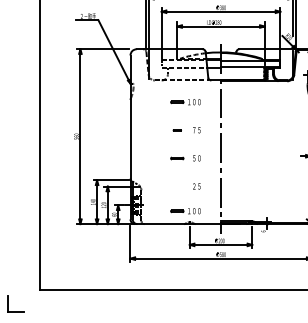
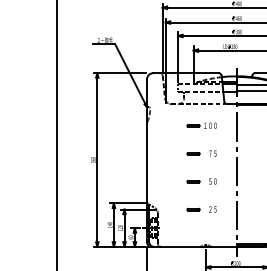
part: (177, 130) -> (193, 153), size x1.67
part: (177, 186) -> (193, 209), added
part: (185, 211) -> (201, 234), removed

